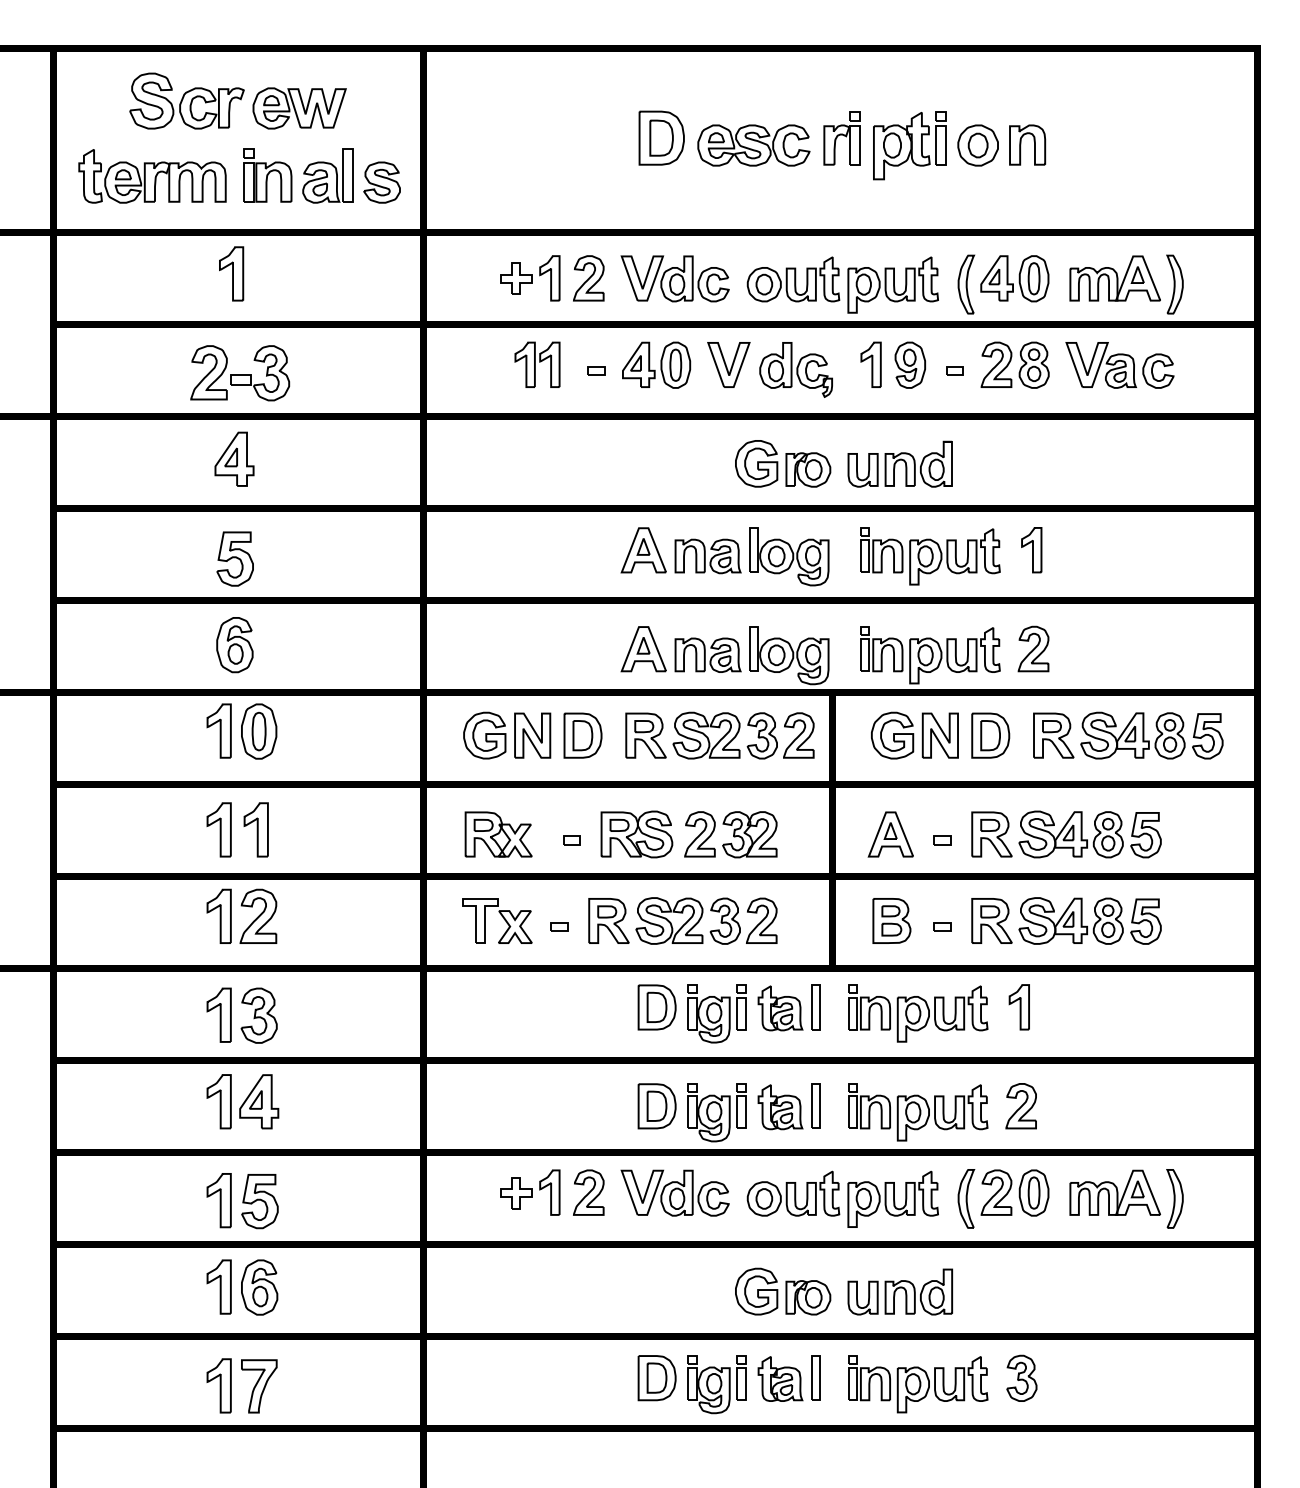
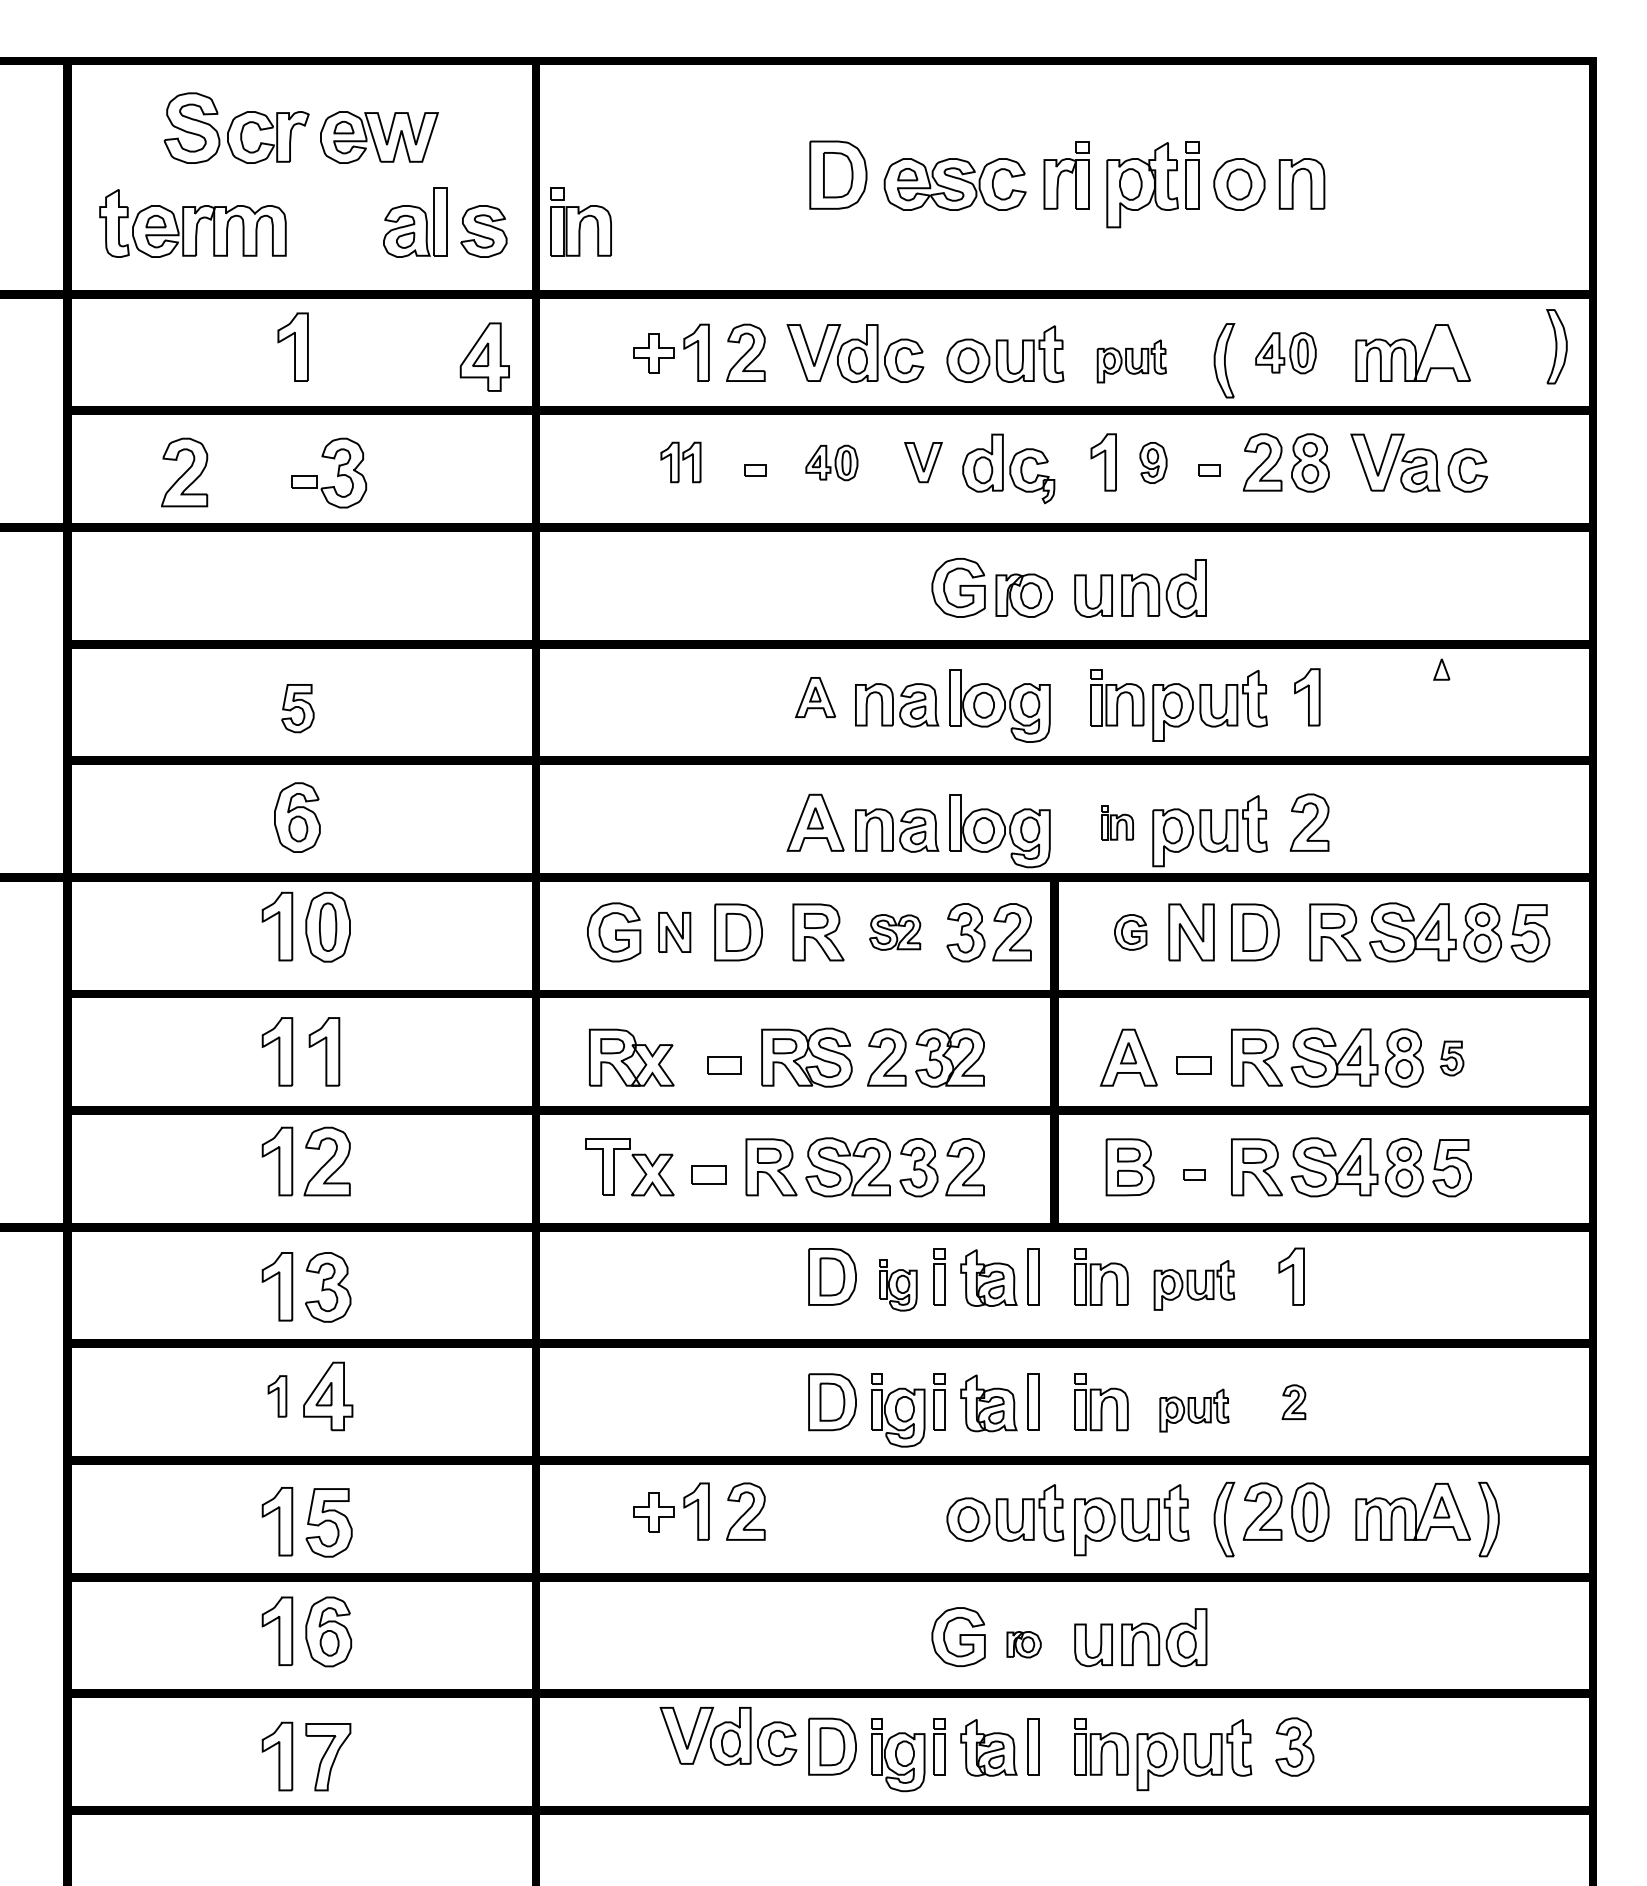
part: (267, 174) -> (580, 221), moved
part: (1137, 274) -> (1441, 669), moved
part: (1014, 278) -> (1285, 352), size x0.7
part: (1174, 284) -> (1556, 346), moved
part: (893, 285) -> (1131, 361), size x0.6
part: (537, 364) -> (680, 462), size x0.7
part: (656, 364) -> (831, 462), size x0.6
part: (728, 364) -> (923, 462), size x0.7
part: (910, 364) -> (1153, 462), size x0.7
part: (208, 372) -> (184, 472), moved
part: (234, 458) -> (484, 356), moved
part: (643, 550) -> (815, 697), size x0.7
part: (234, 558) -> (297, 708), size x0.7
part: (881, 648) -> (1117, 822), size x0.6
part: (532, 735) -> (674, 932), size x0.7
part: (706, 735) -> (894, 932), size x0.6
part: (892, 735) -> (1130, 932), size x0.6
part: (1145, 835) -> (1451, 1058), size x0.6
part: (571, 840) -> (724, 1065), size x1.6
part: (942, 840) -> (1194, 1065), size x1.6
part: (559, 926) -> (708, 1174), size x1.6
part: (709, 1014) -> (898, 1285), size x0.7
part: (942, 1014) -> (1194, 1285), size x0.7
part: (219, 1101) -> (277, 1396), size x0.6
part: (1020, 1106) -> (1293, 1402), size x0.6
part: (942, 1112) -> (1194, 1410), size x0.6
part: (675, 1193) -> (728, 1736), moved
part: (807, 1297) -> (1023, 1644), size x0.6

